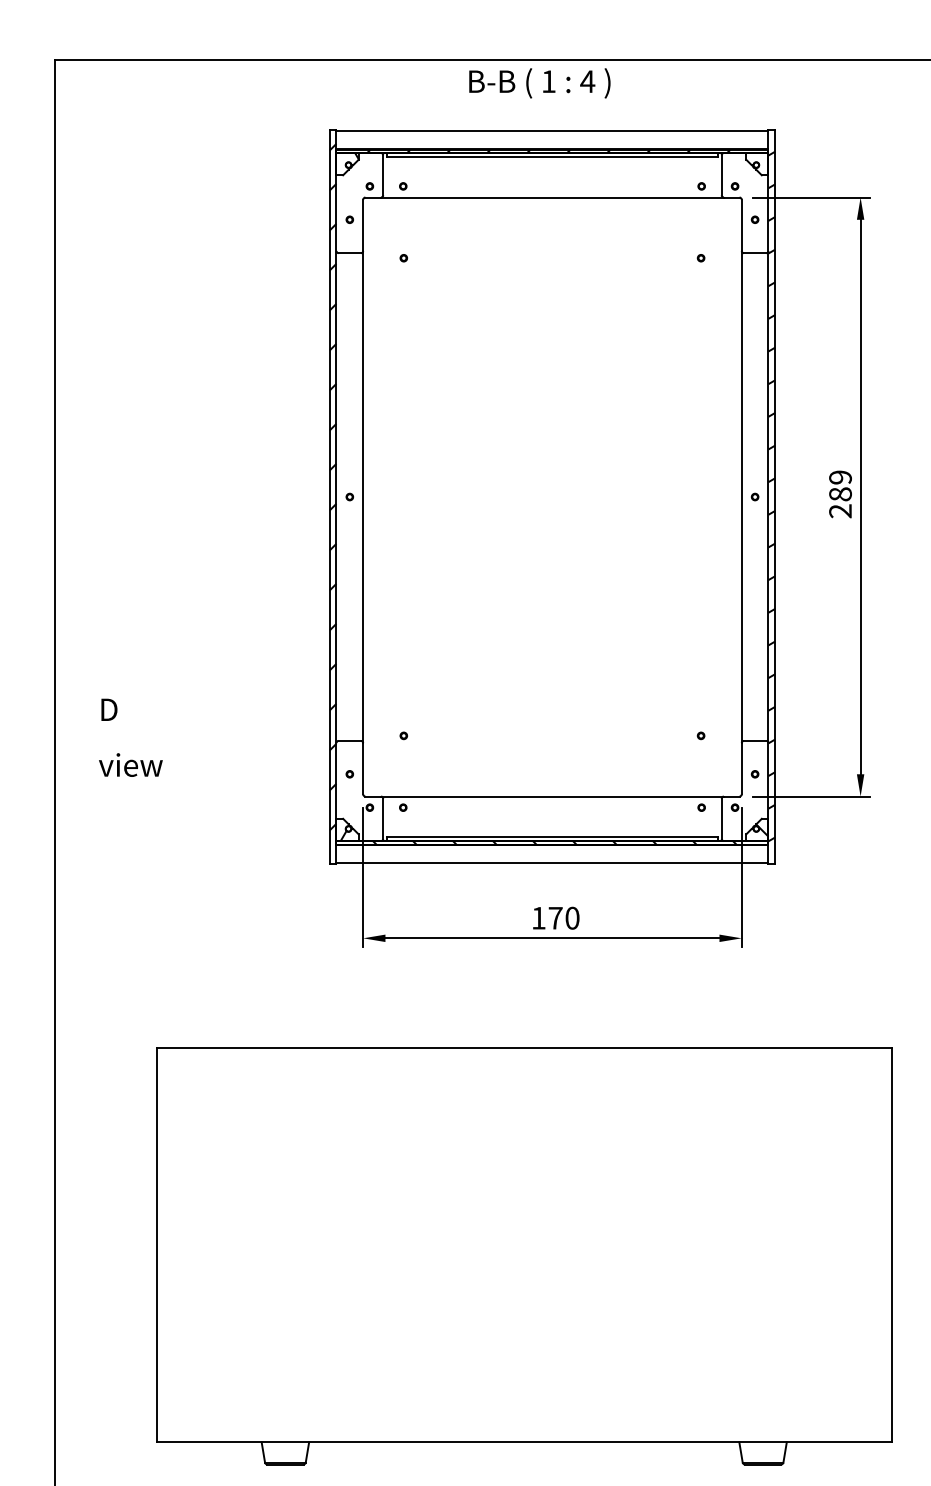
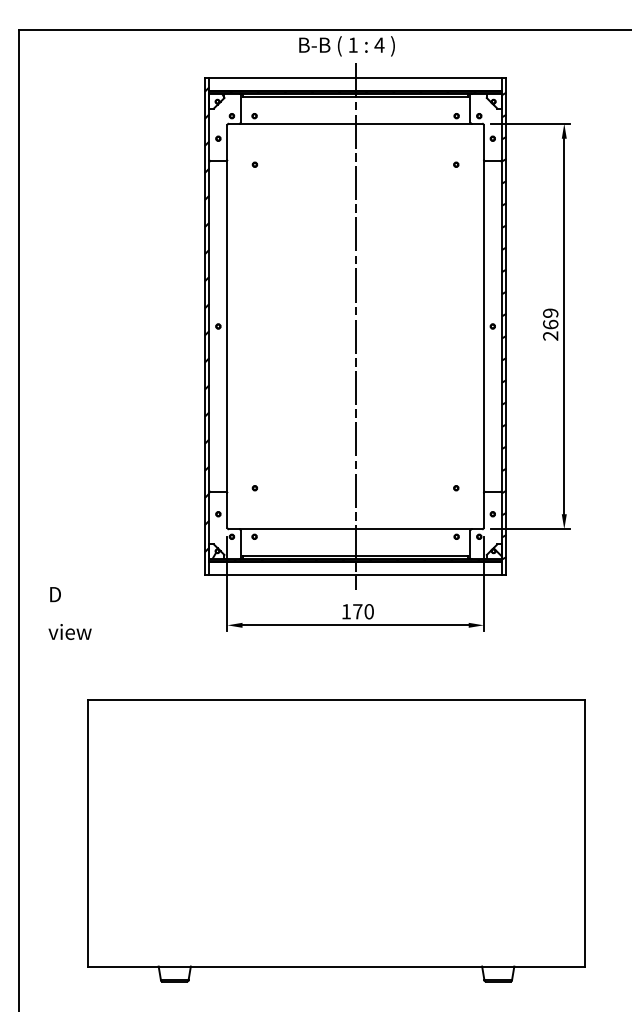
text: (840, 494) -> (550, 324), 289 -> 269
line: (552, 497) -> (355, 326), added
text: (129, 737) -> (69, 613), moved

